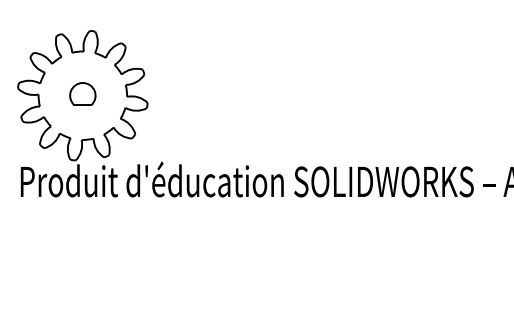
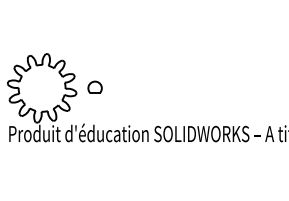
part: (81, 92) -> (94, 86), moved

